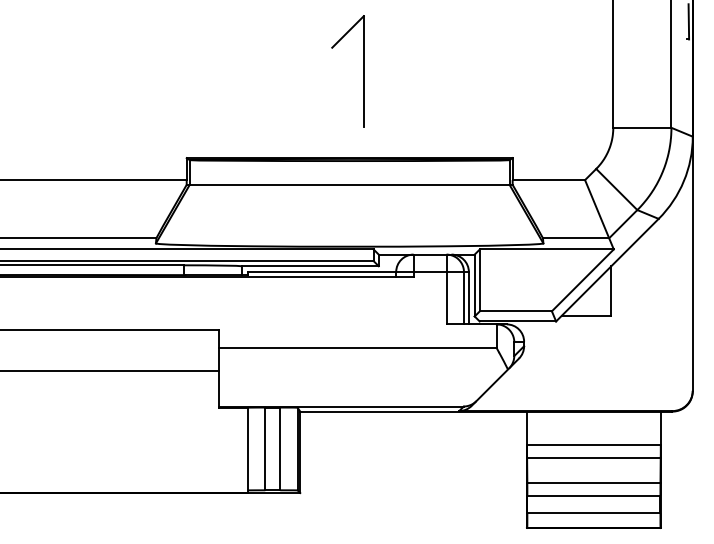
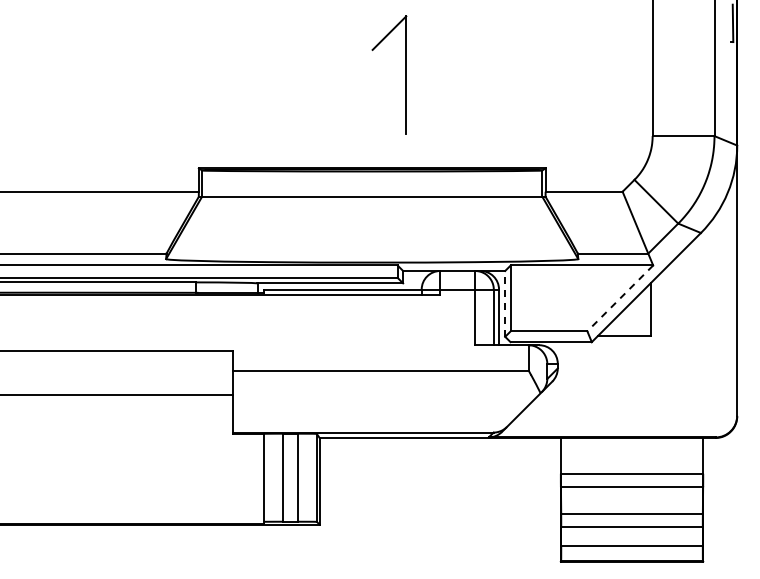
part: (363, 70) -> (405, 74), moved
line: (583, 280) -> (620, 298), solid -> dashed
line: (474, 285) -> (505, 303), solid -> dashed

